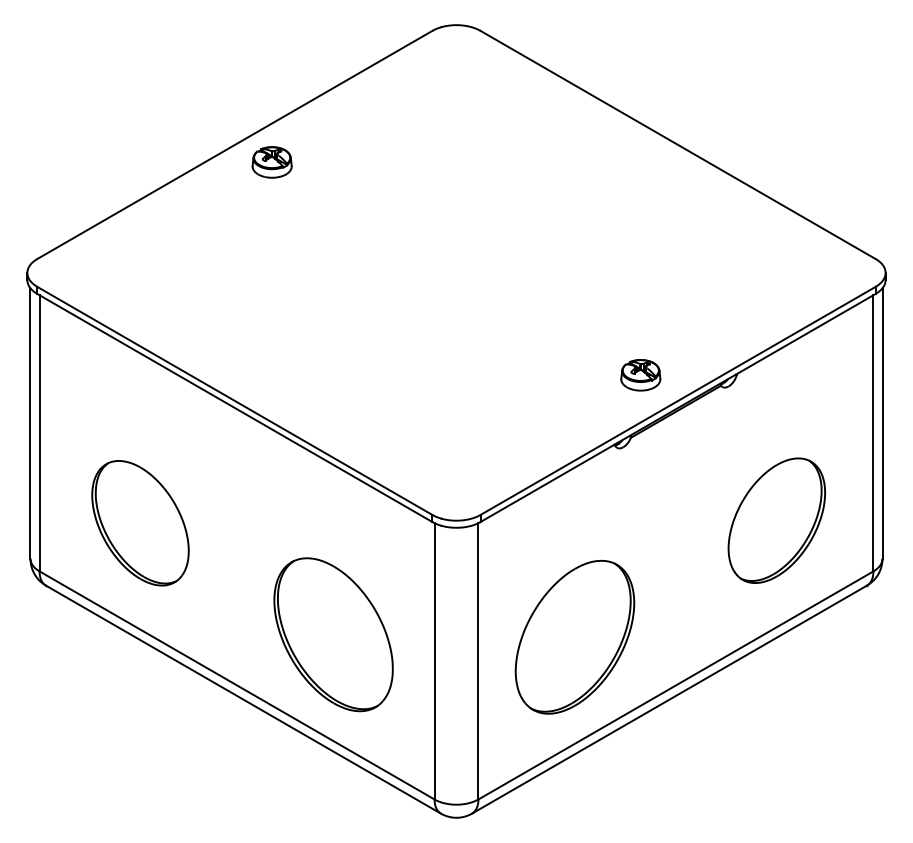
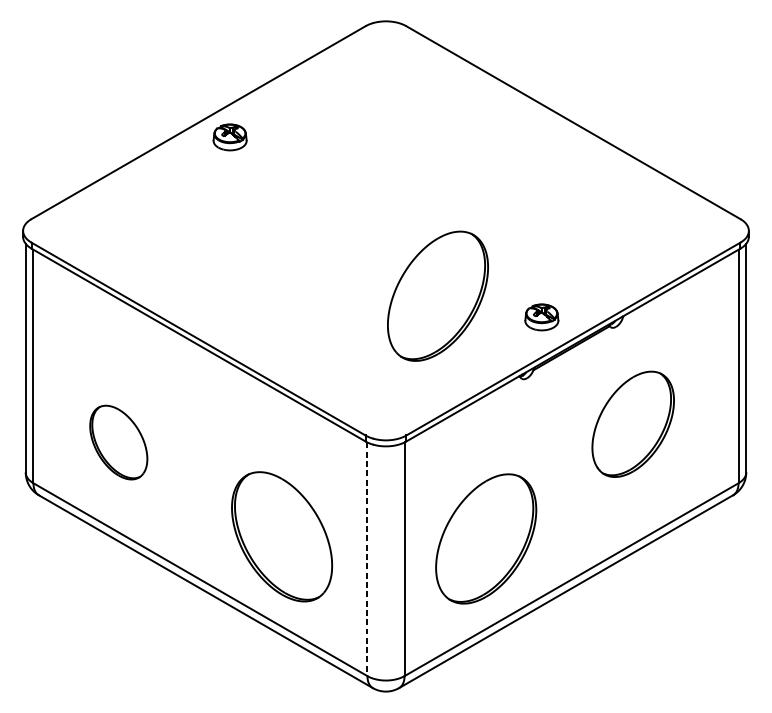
part: (517, 350) -> (437, 296), added
part: (776, 520) -> (632, 424), moved
part: (140, 523) -> (118, 442), size x0.7
line: (434, 661) -> (367, 559), solid -> dashed

